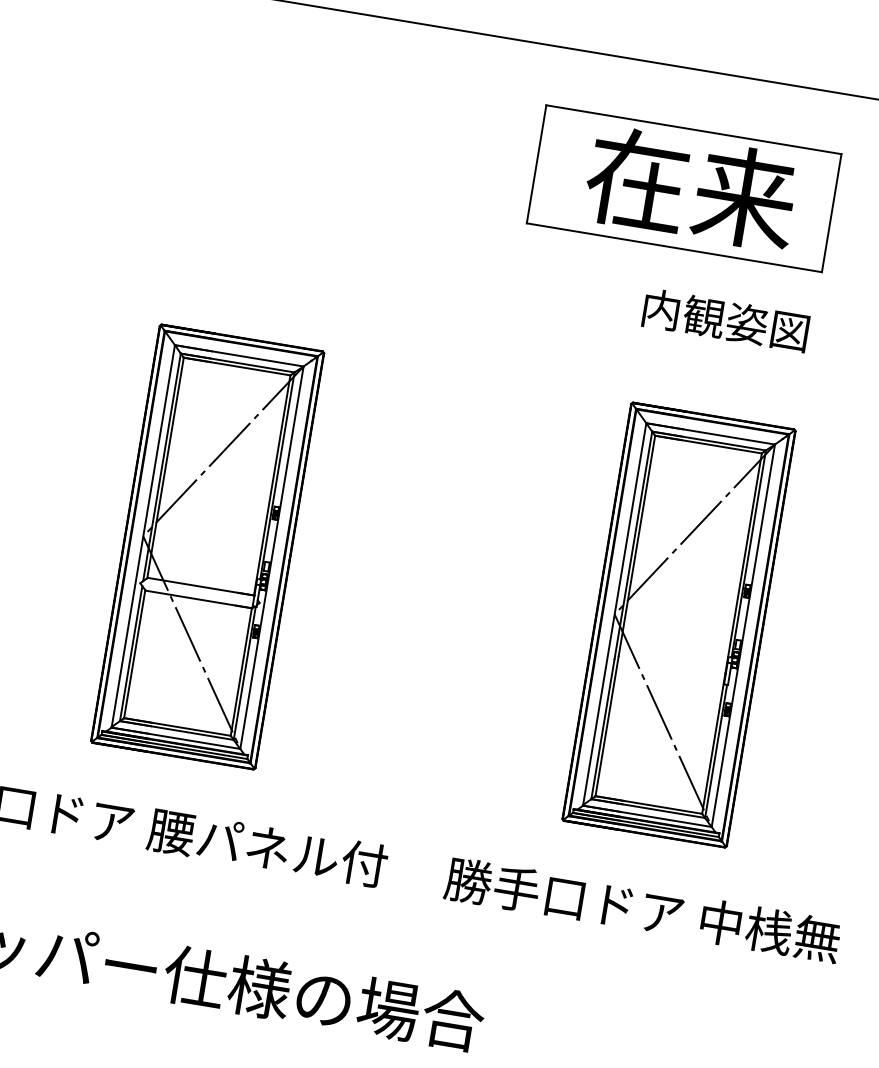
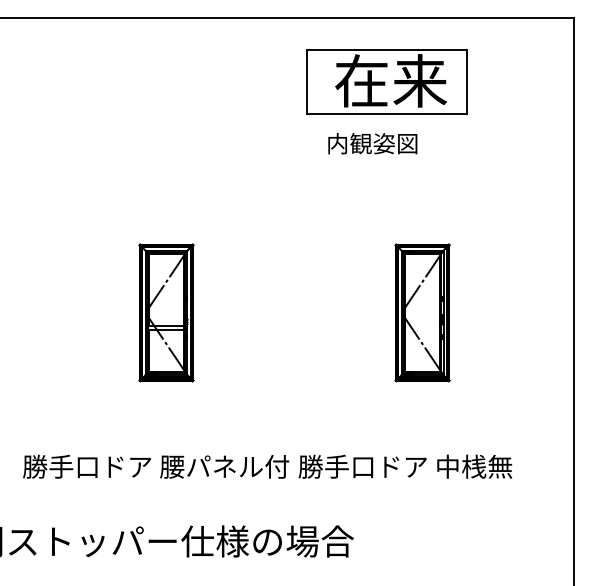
text: (725, 320) -> (372, 143), moved
part: (207, 546) -> (166, 312), size x0.6
part: (678, 624) -> (422, 312), size x0.6
text: (642, 909) -> (405, 466), moved

